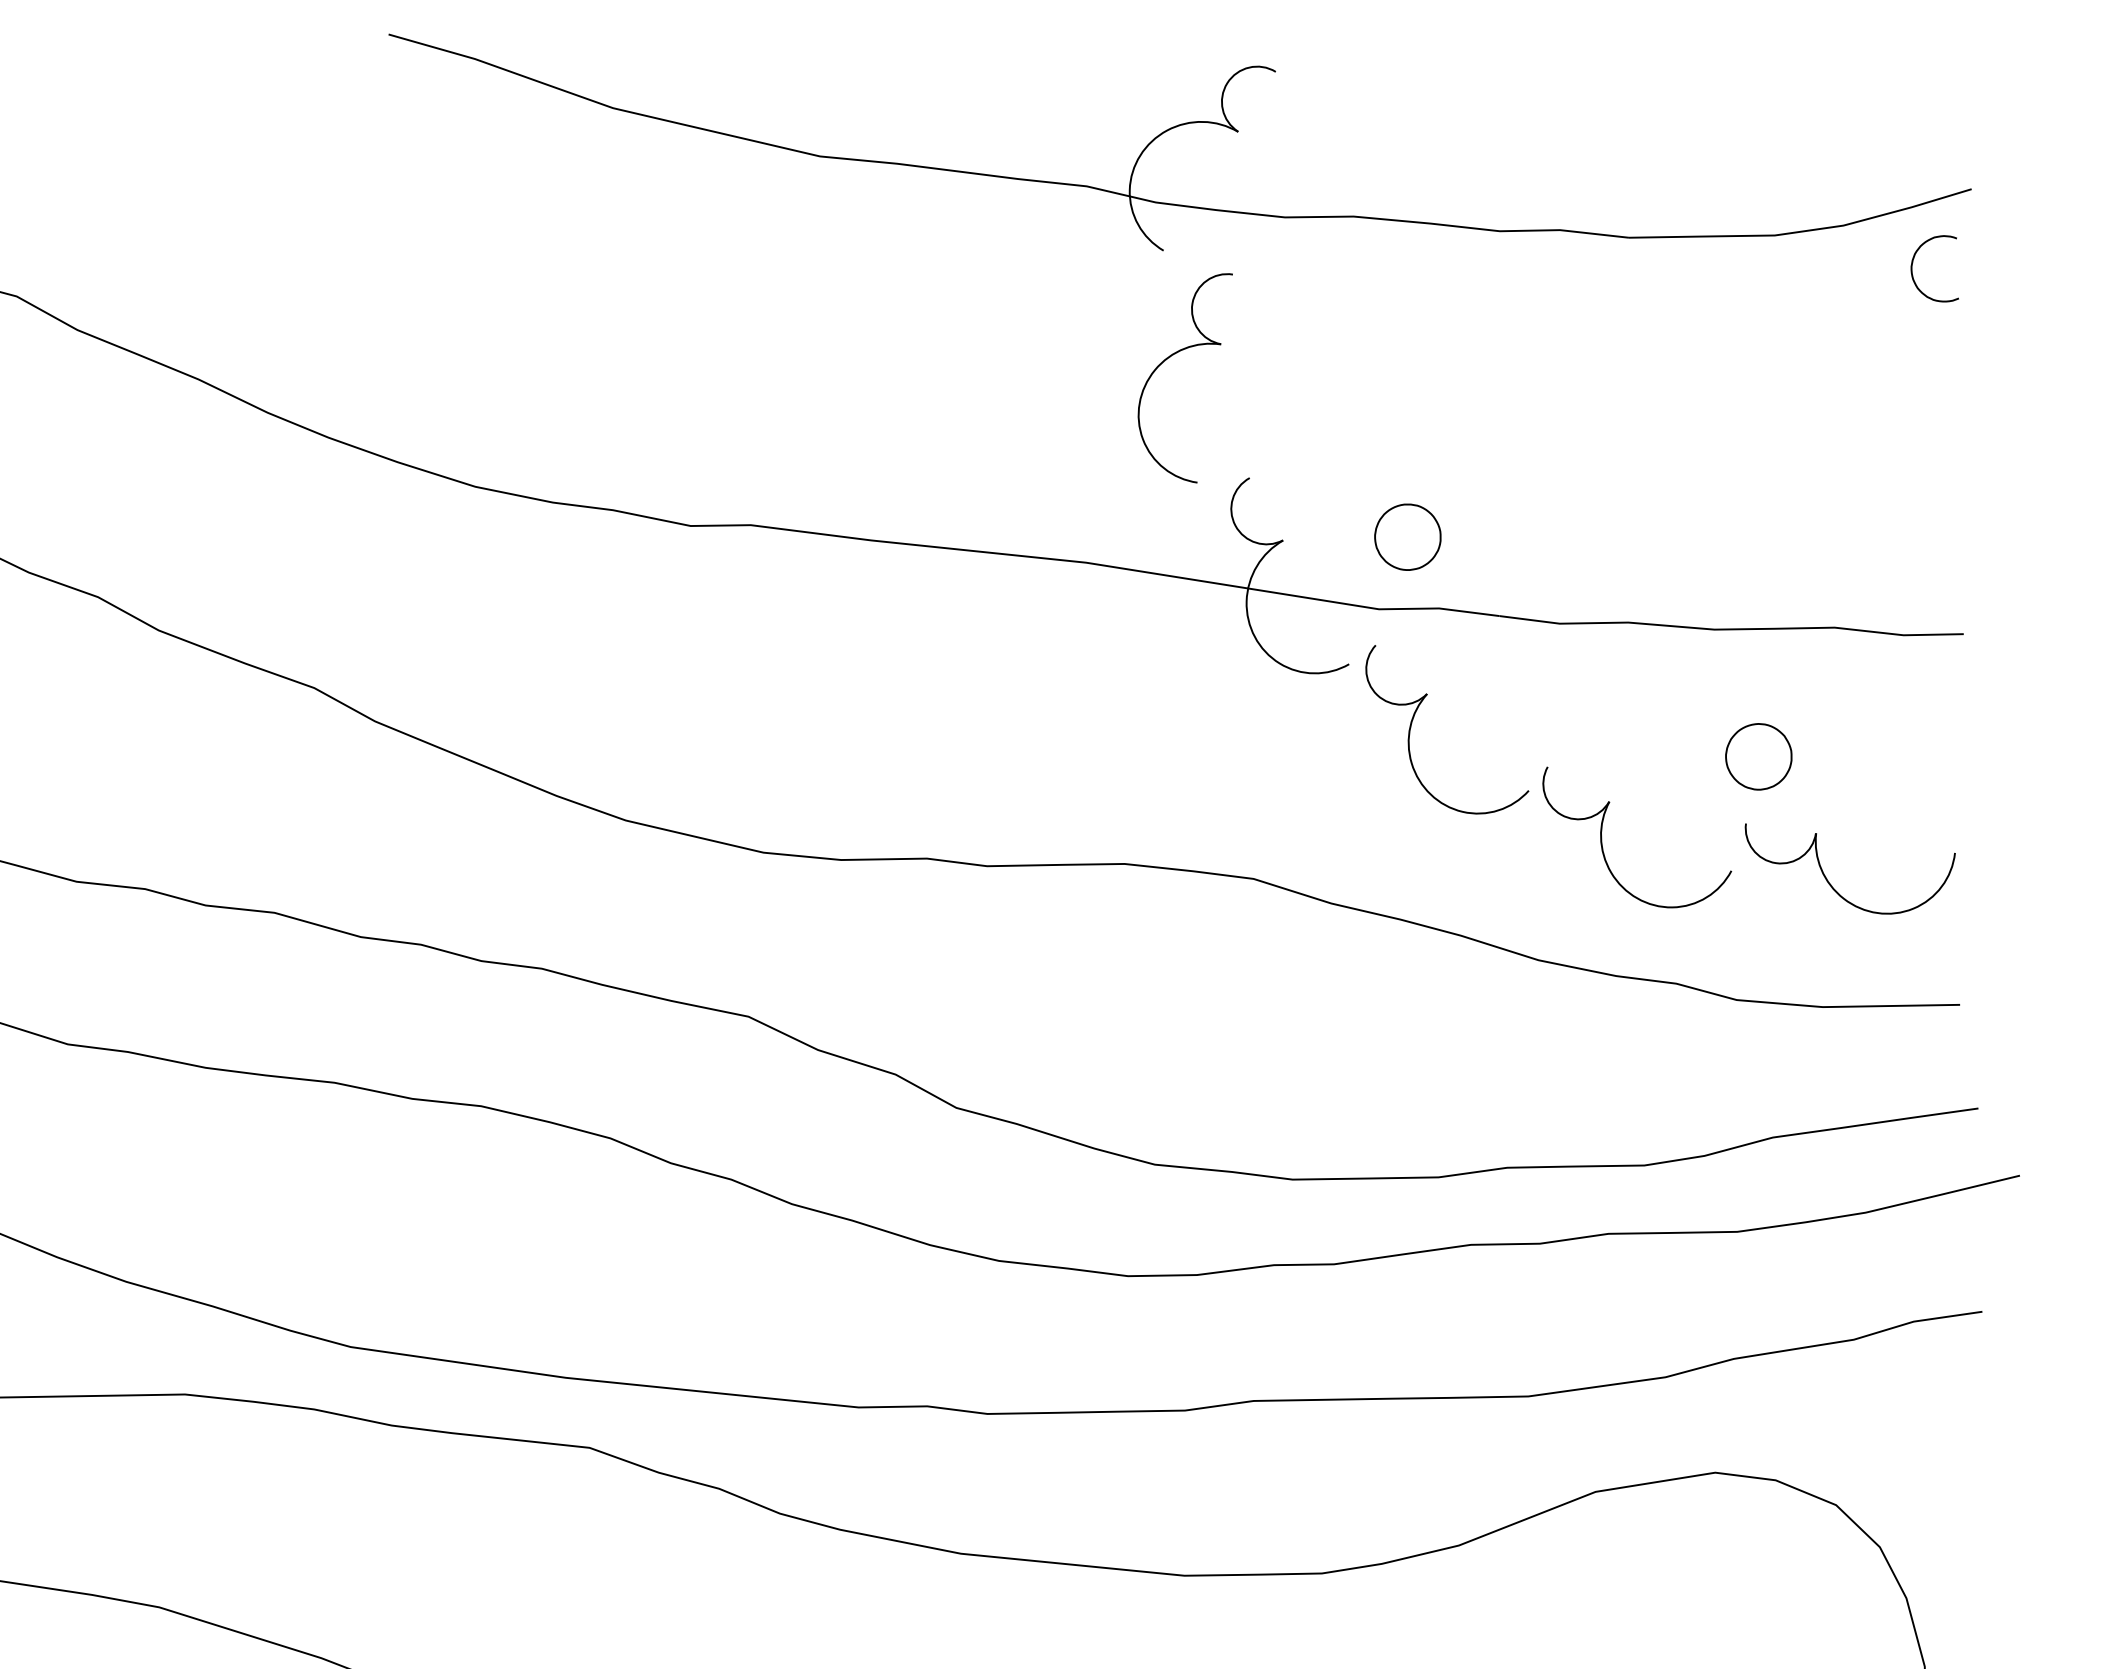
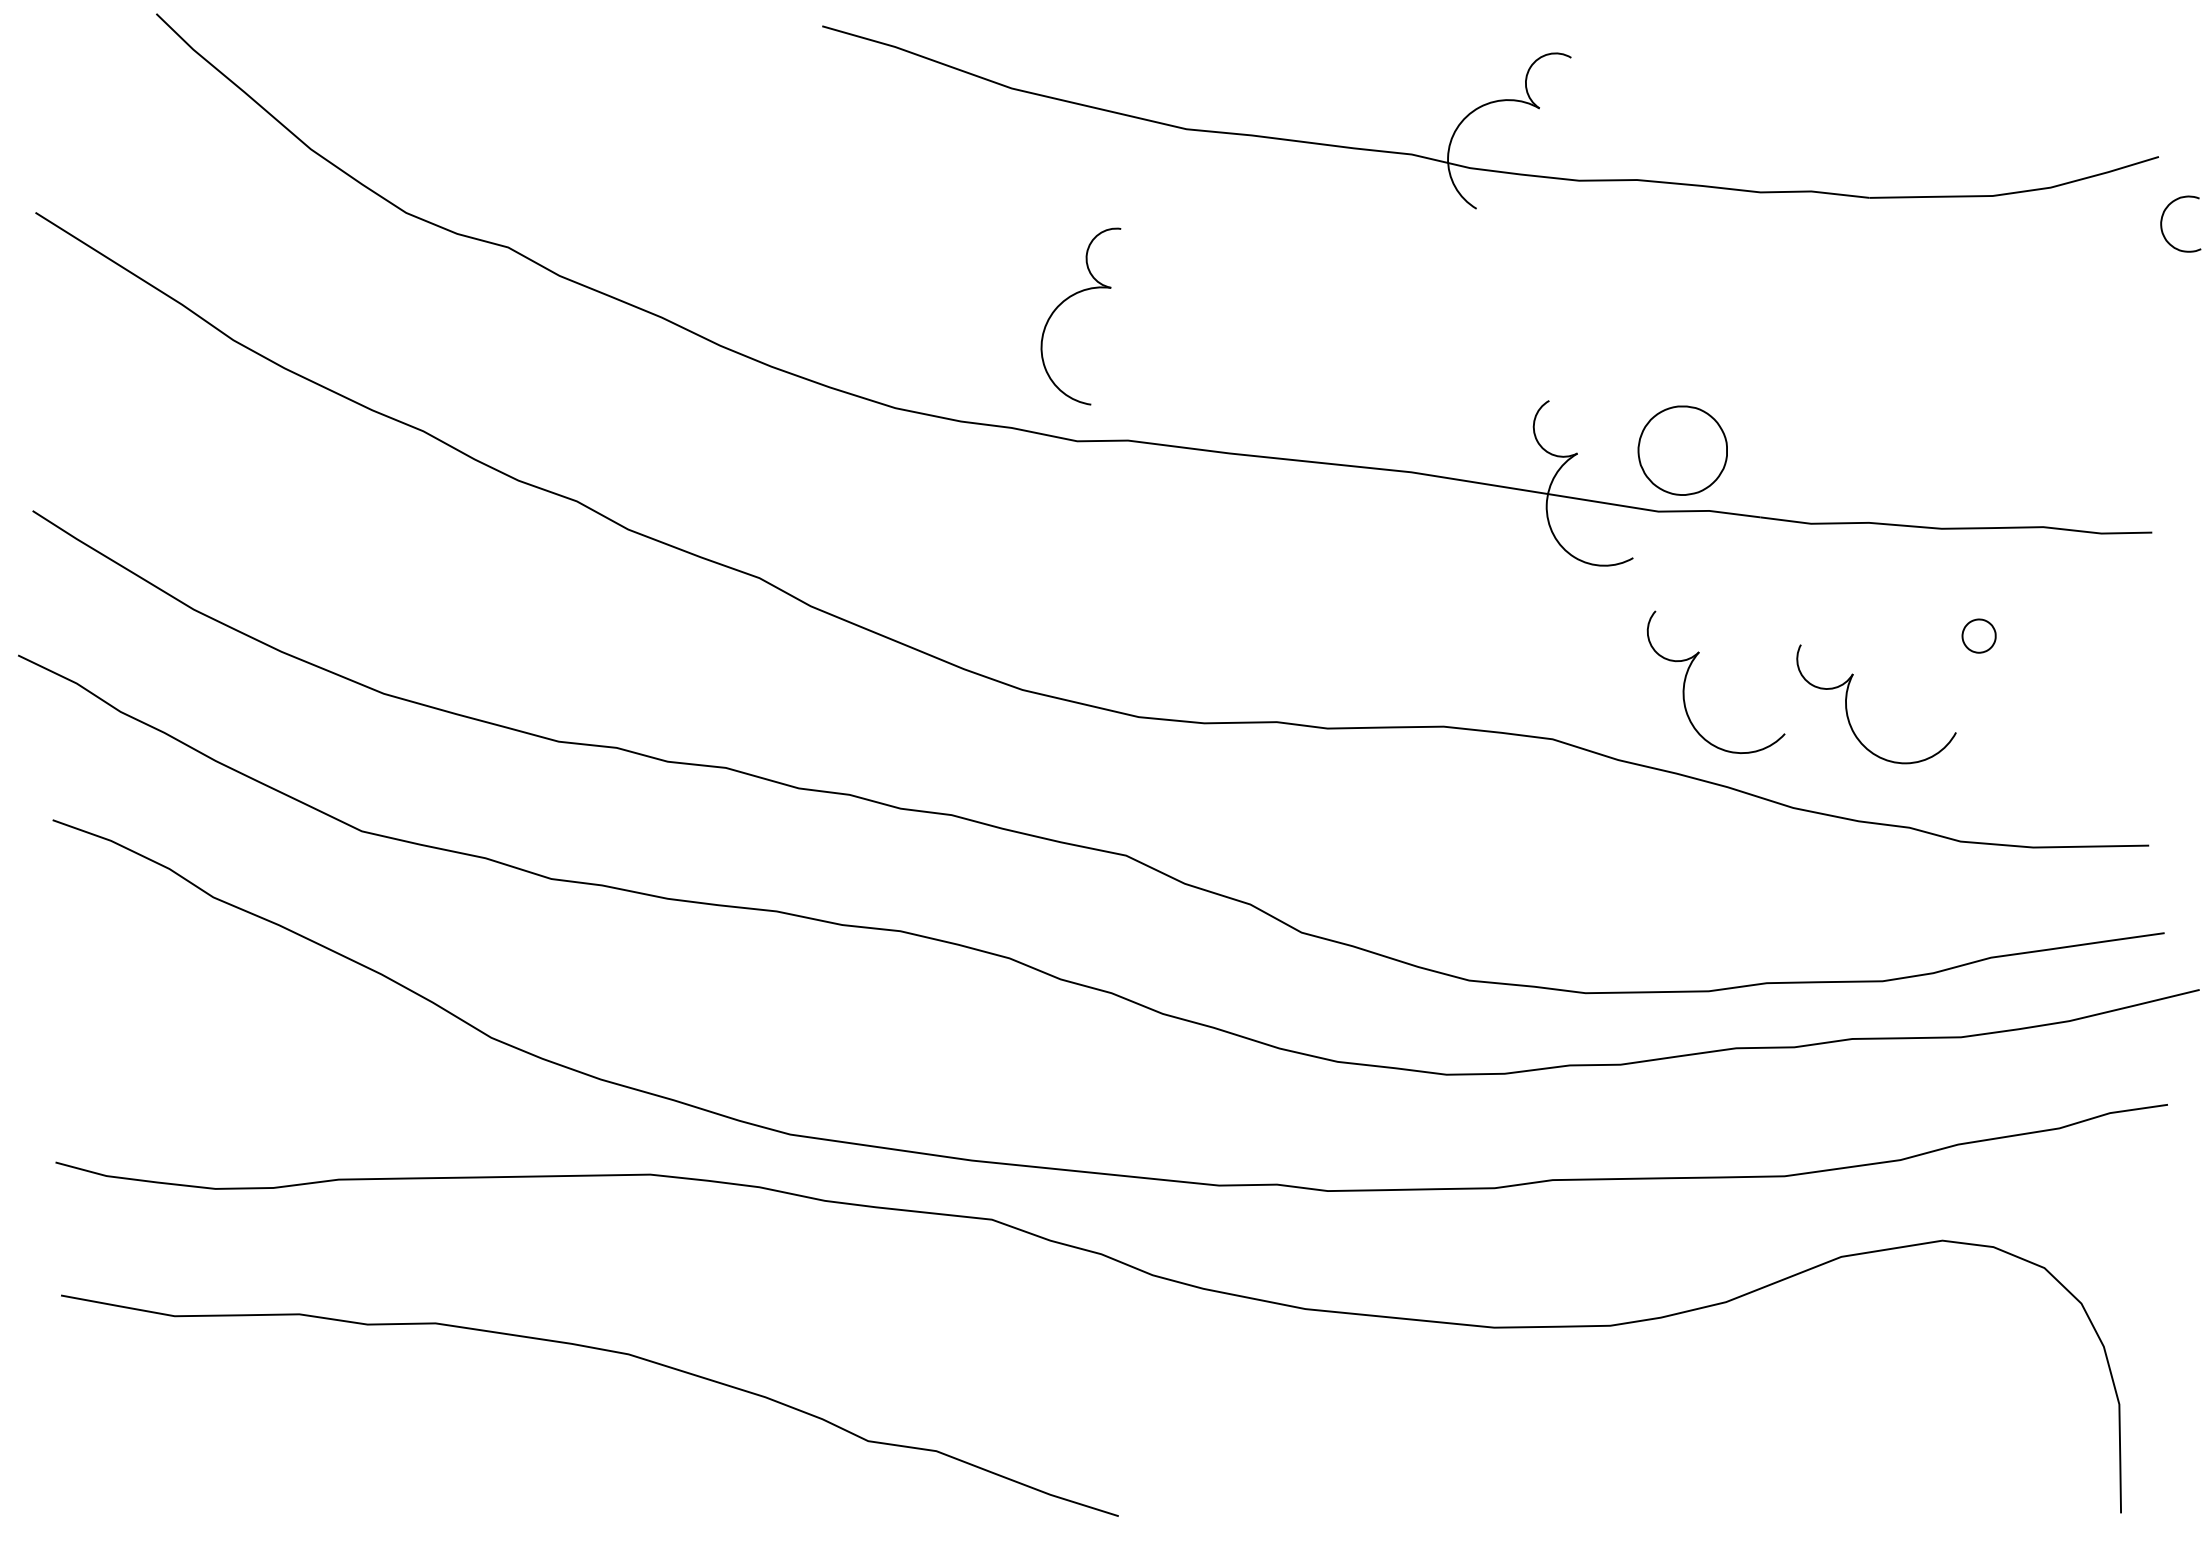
curve: (1913, 268) -> (2162, 223), moved
part: (1171, 356) -> (1069, 298), moved
part: (1407, 536) -> (1682, 450), size x1.6
part: (1414, 718) -> (1688, 672), moved
part: (1757, 755) -> (1978, 635), size x0.6
part: (1831, 883) -> (2040, 743), removed

